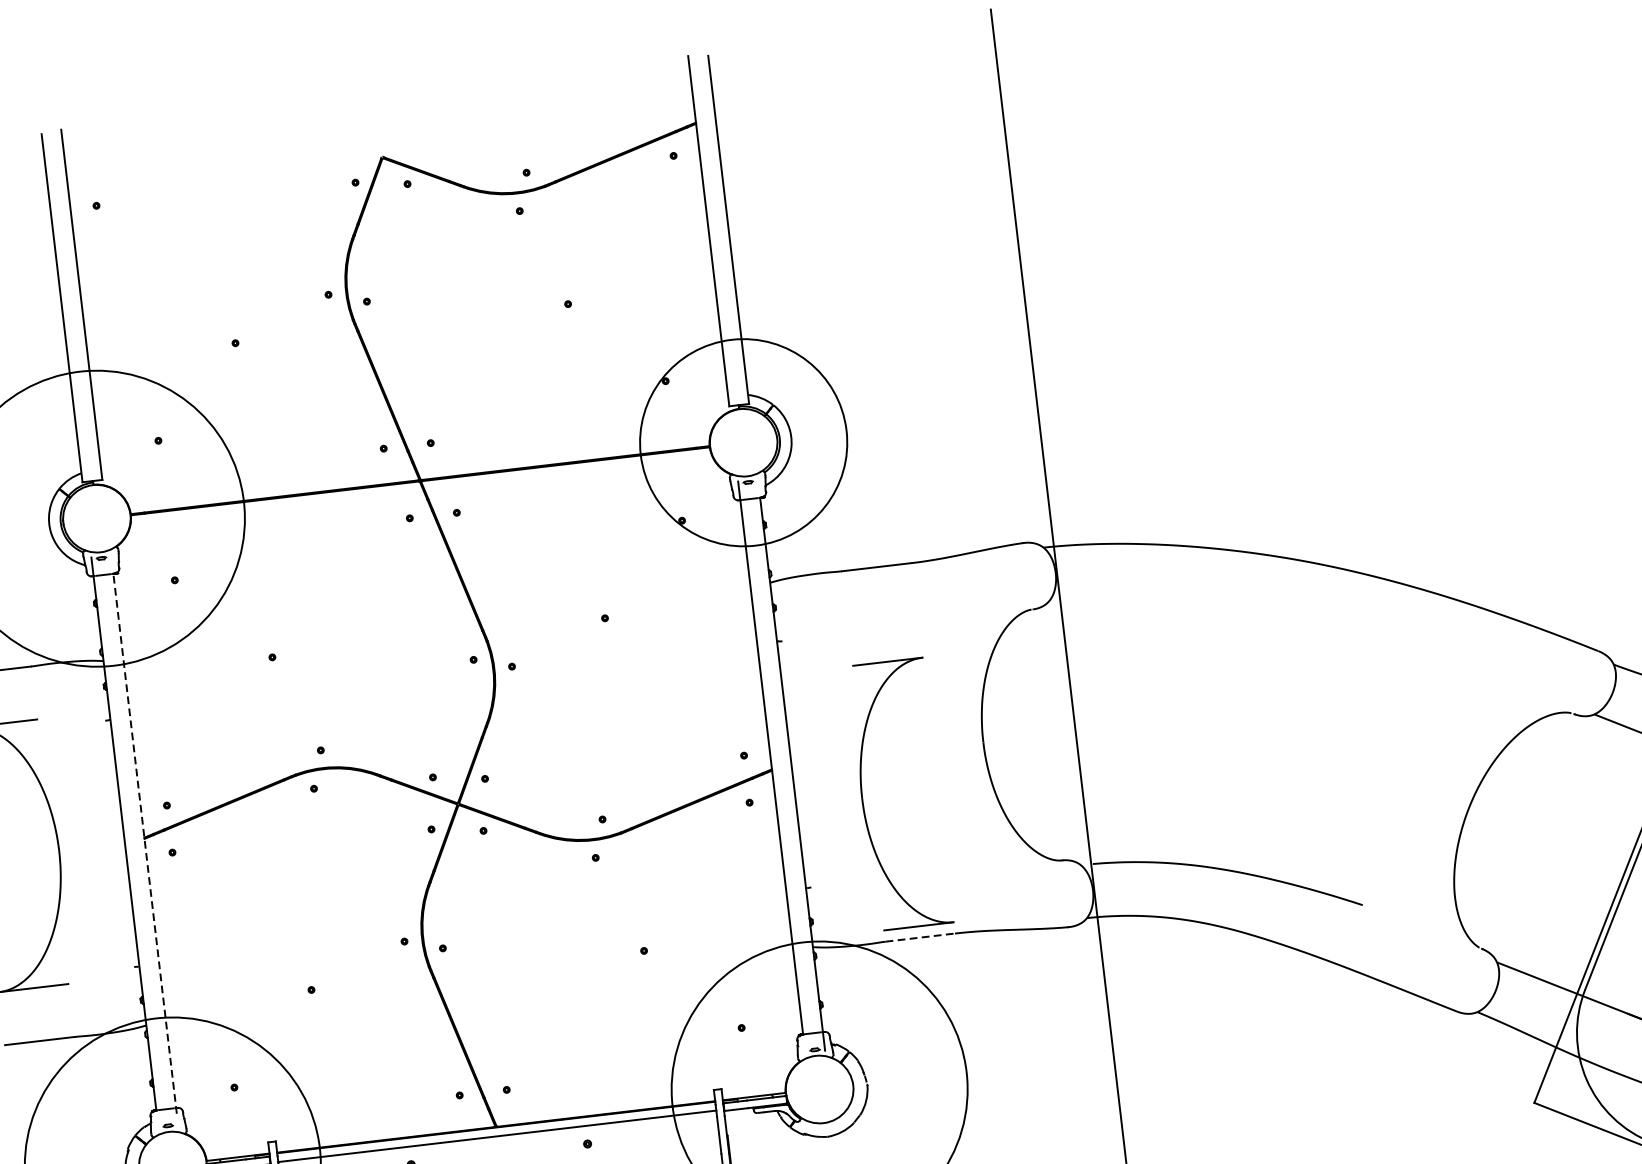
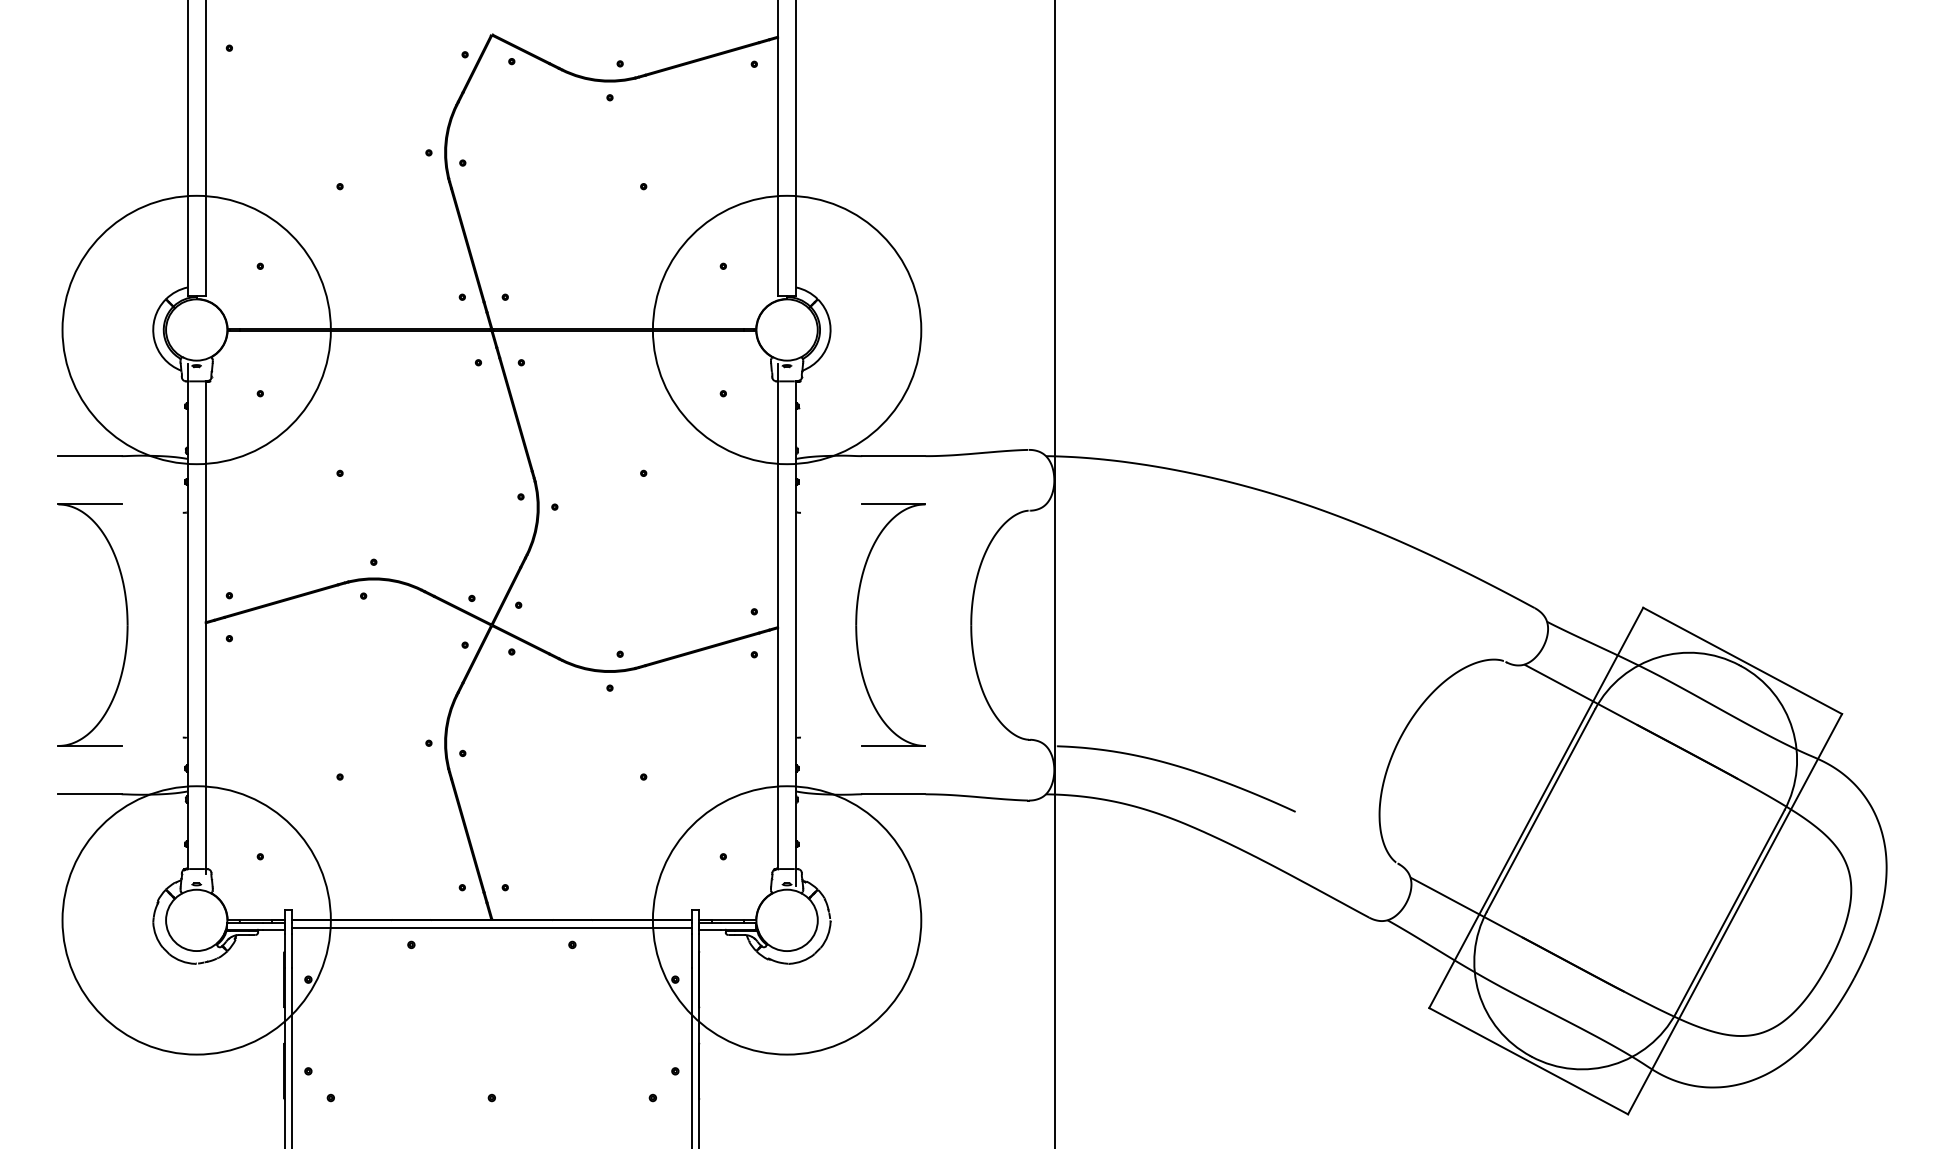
circle: (742, 442) -> (786, 329), size x1.43
part: (863, 797) -> (857, 624), moved
line: (144, 843) -> (205, 627), dashed -> solid
line: (919, 937) -> (893, 794), dashed -> solid

